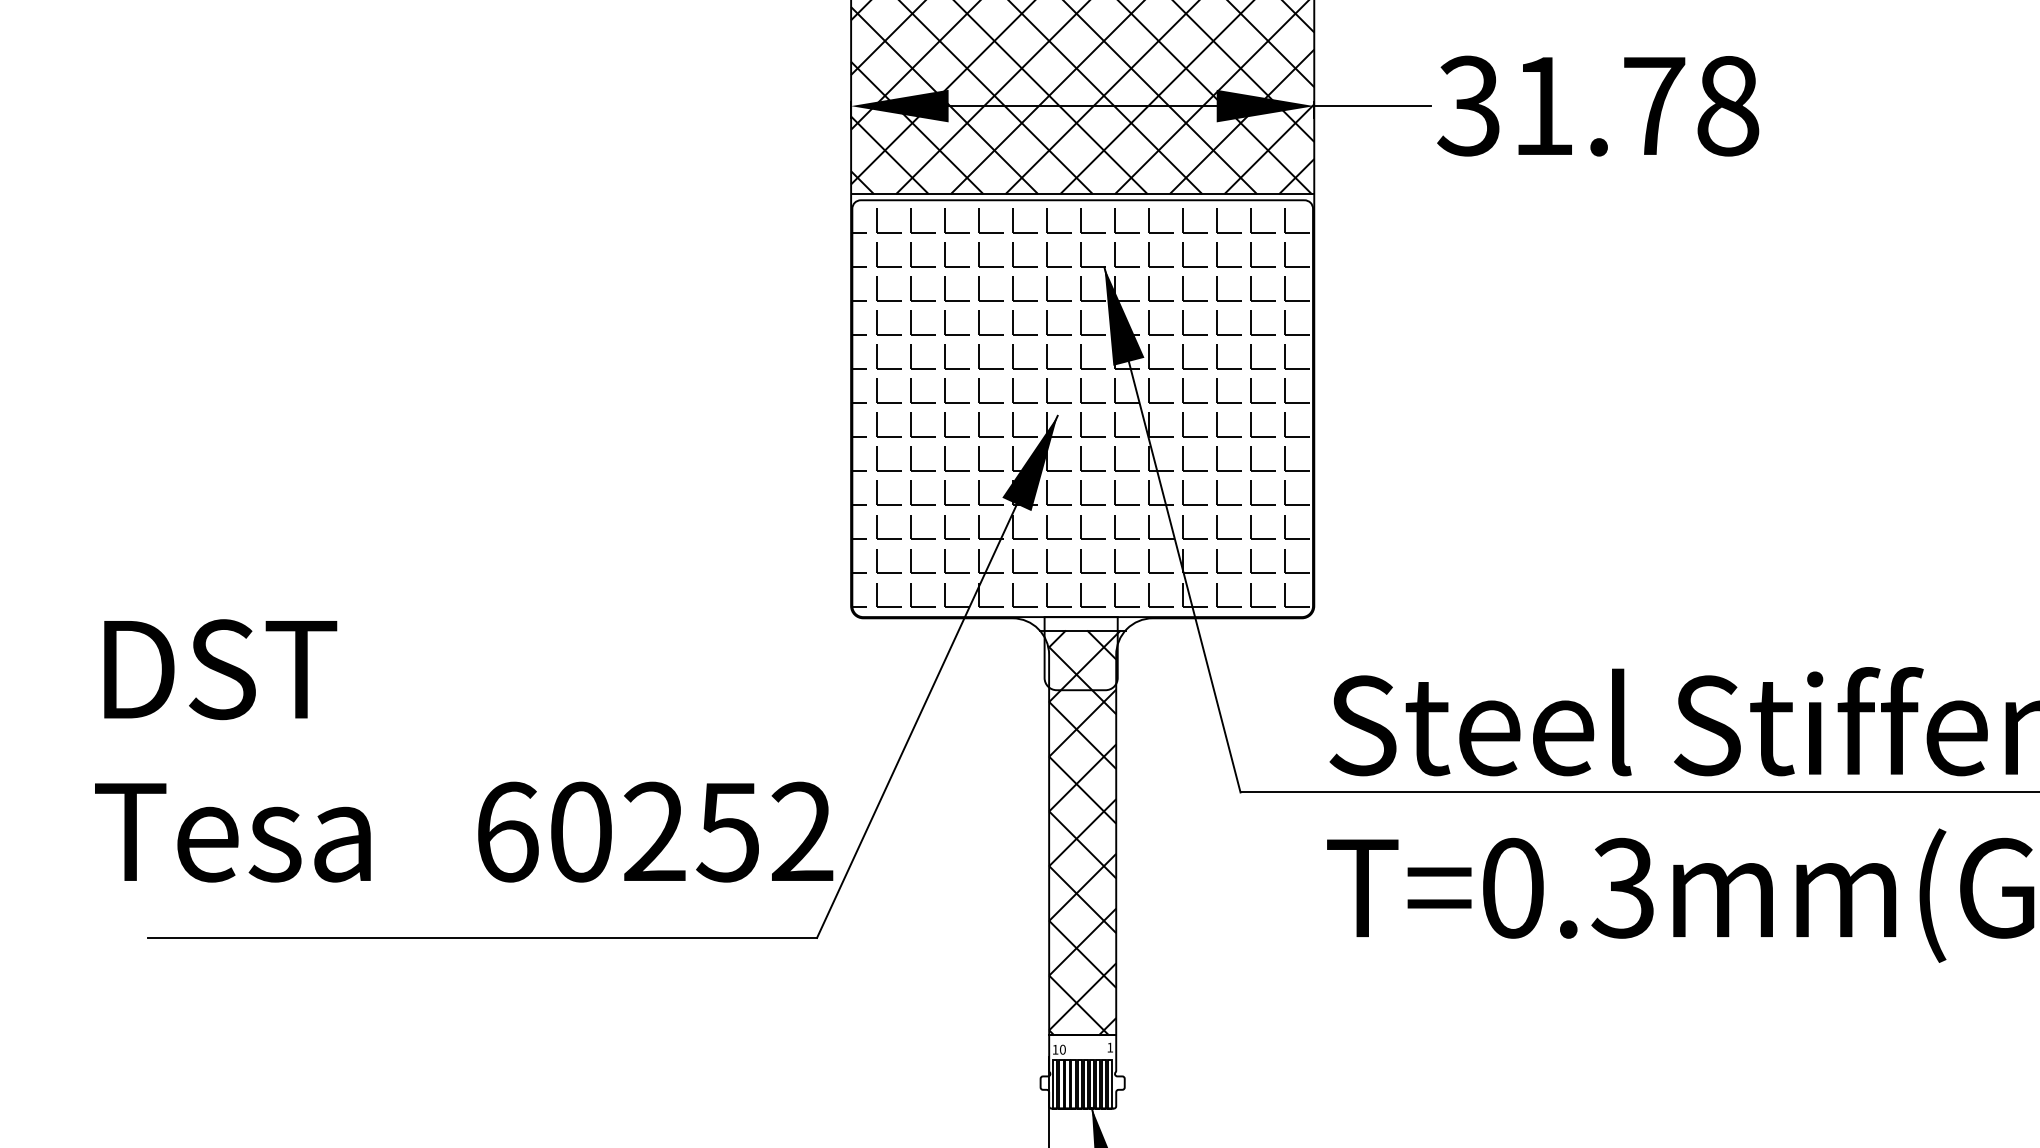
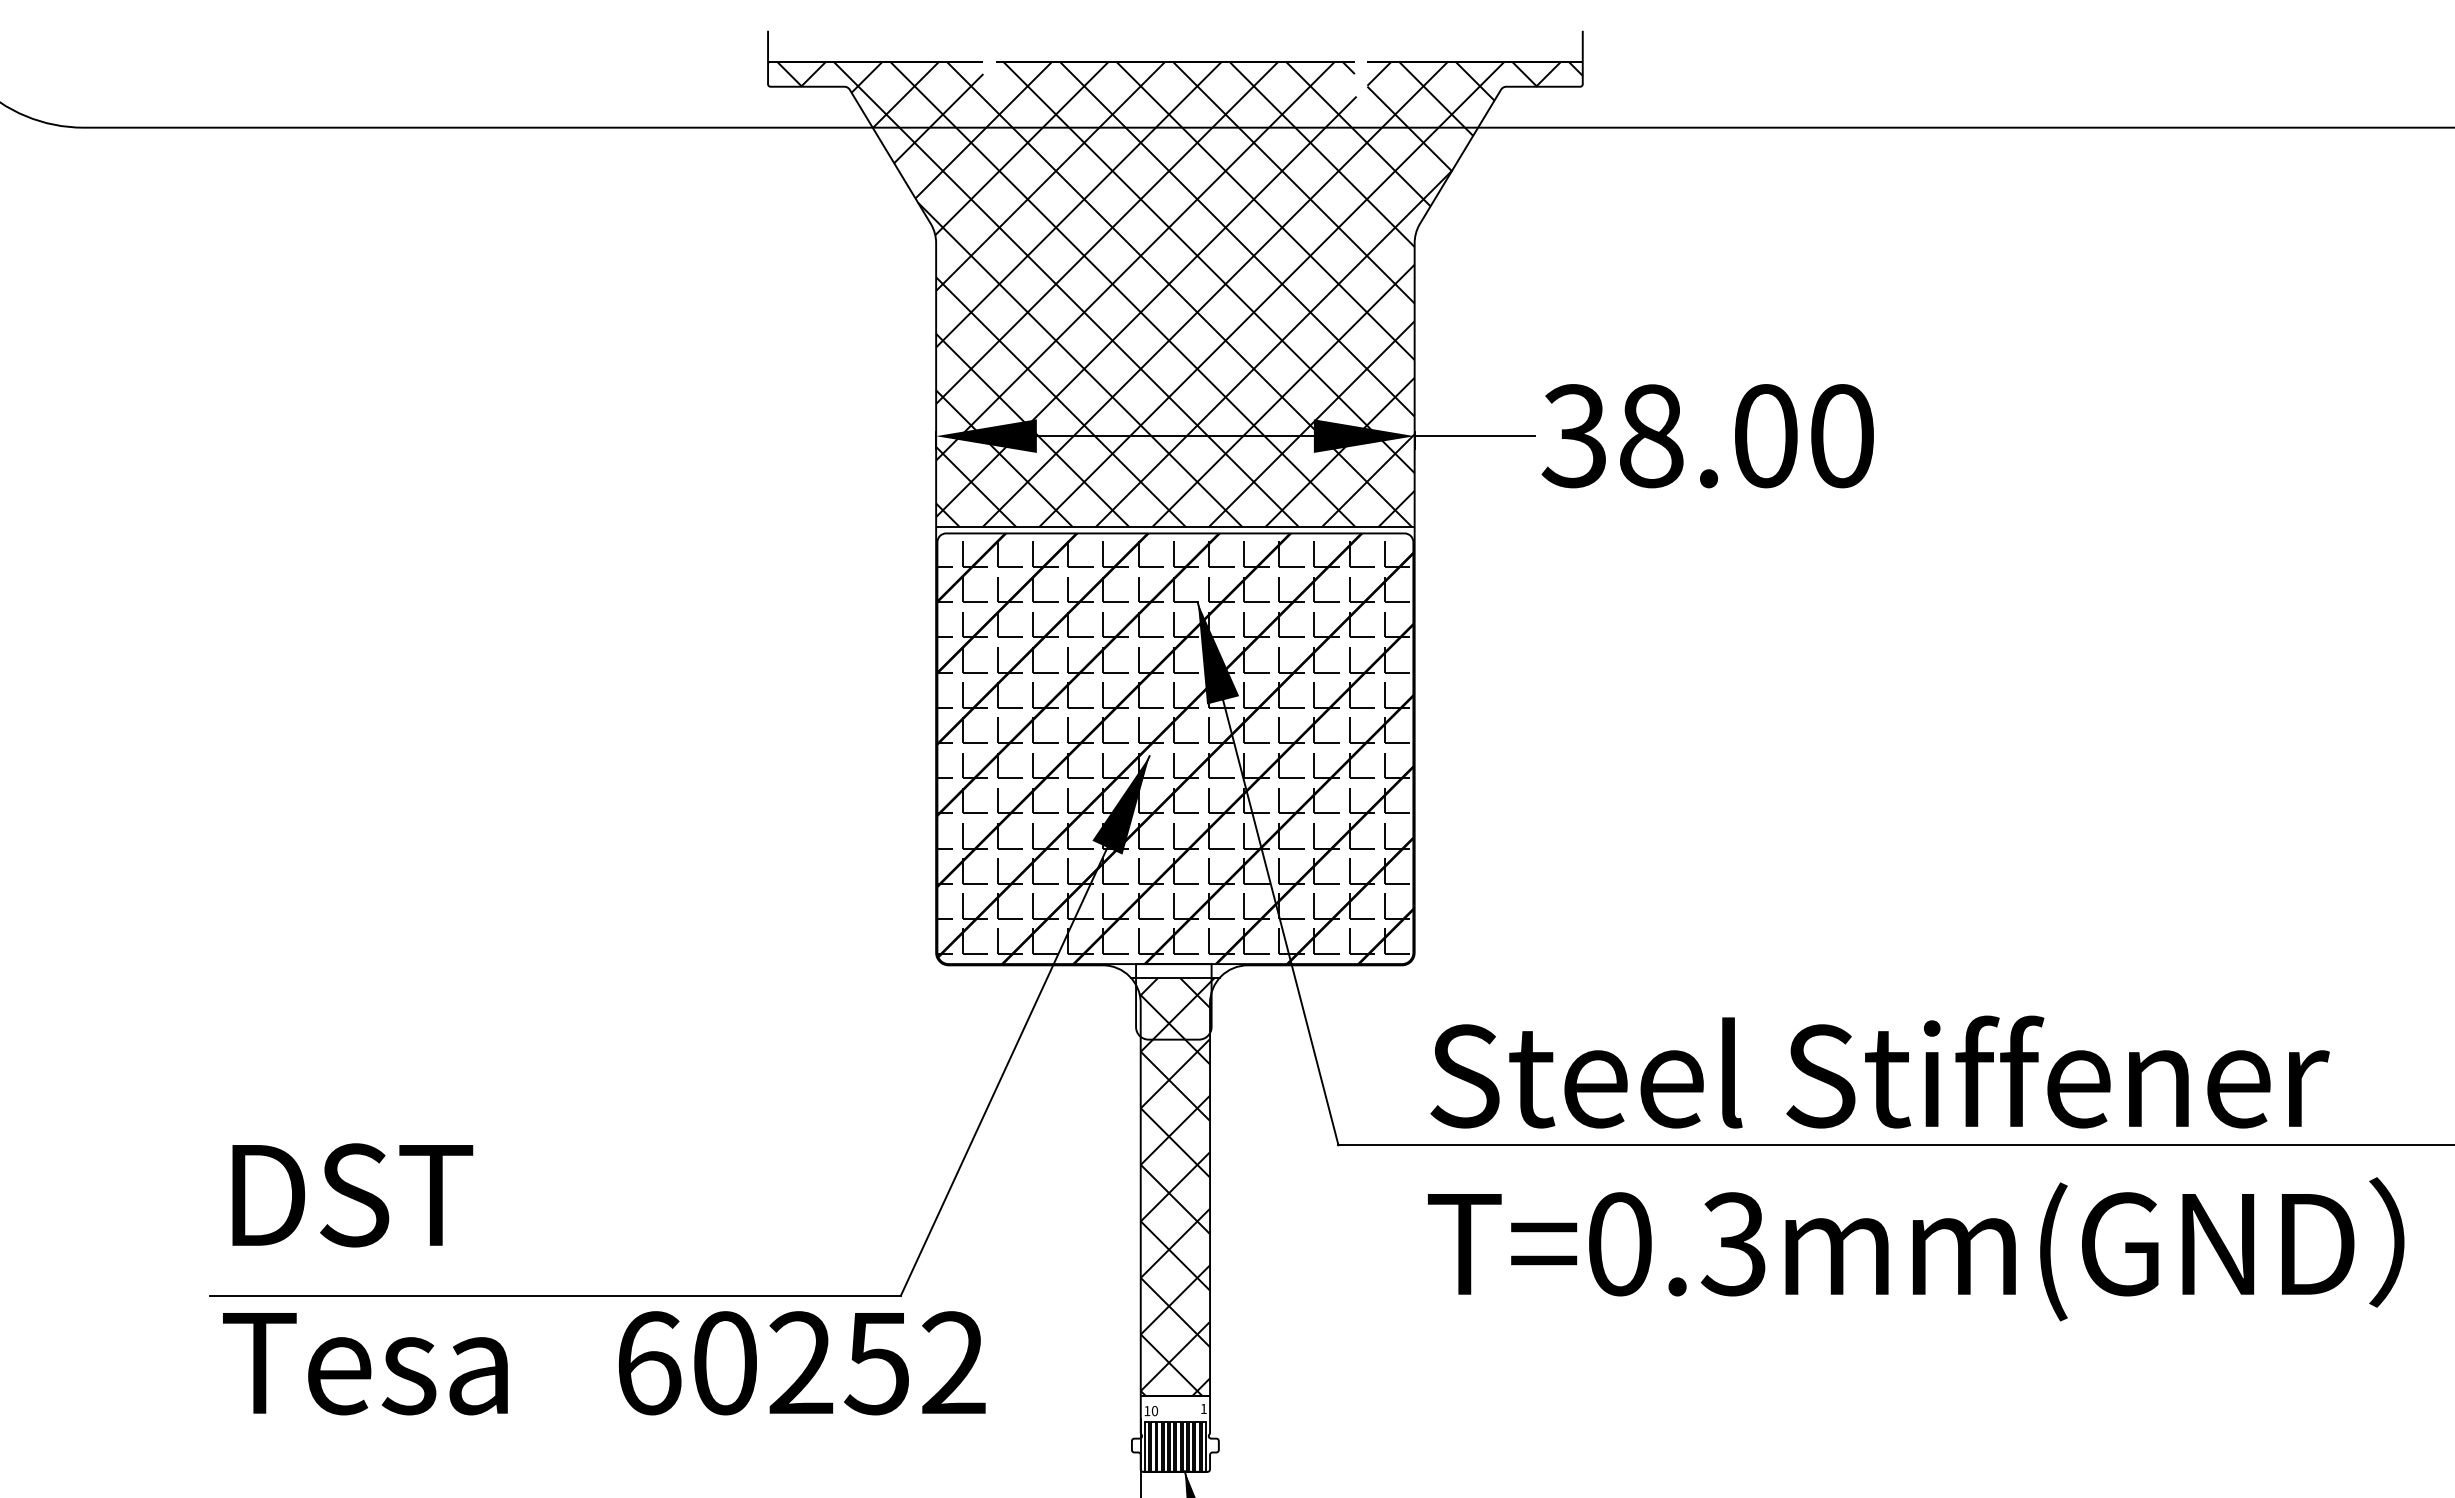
text: (1636, 106) -> (1747, 436), 31.78 -> 38.00
hatch: (1082, 408) -> (1175, 748), added
text: (464, 751) -> (604, 1279), moved

